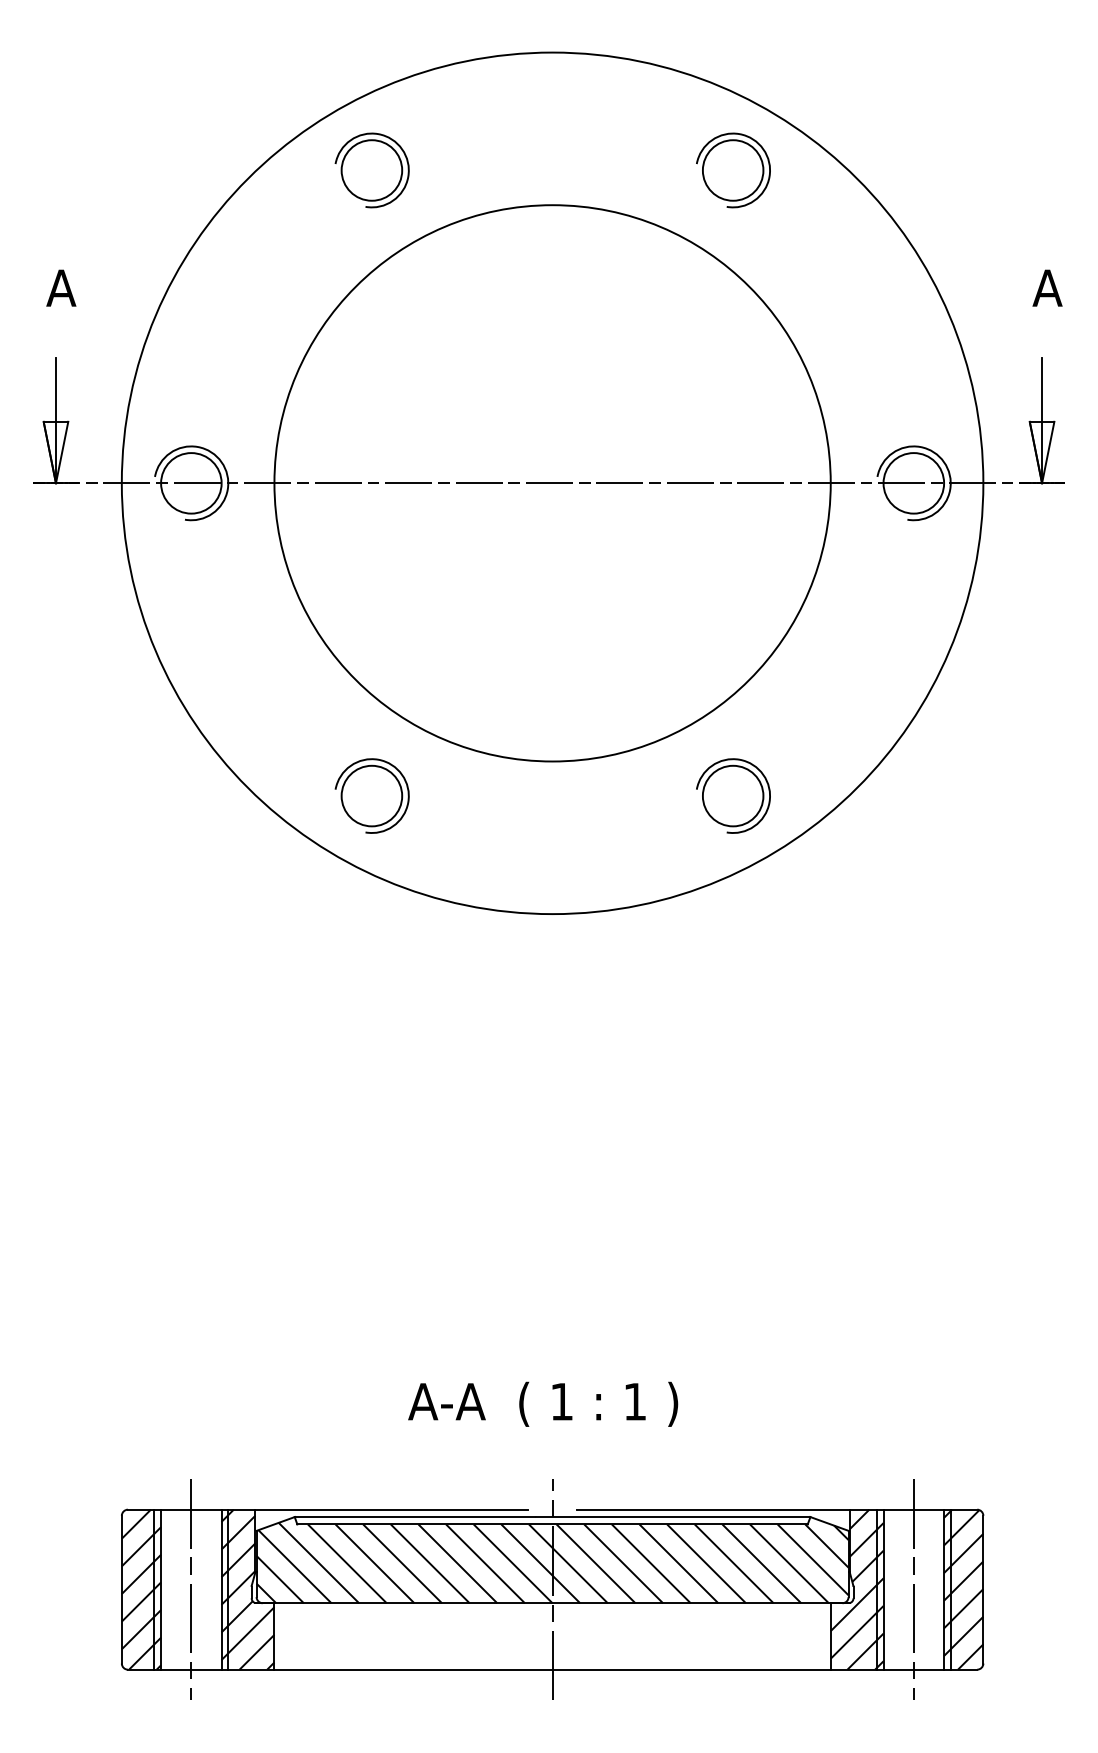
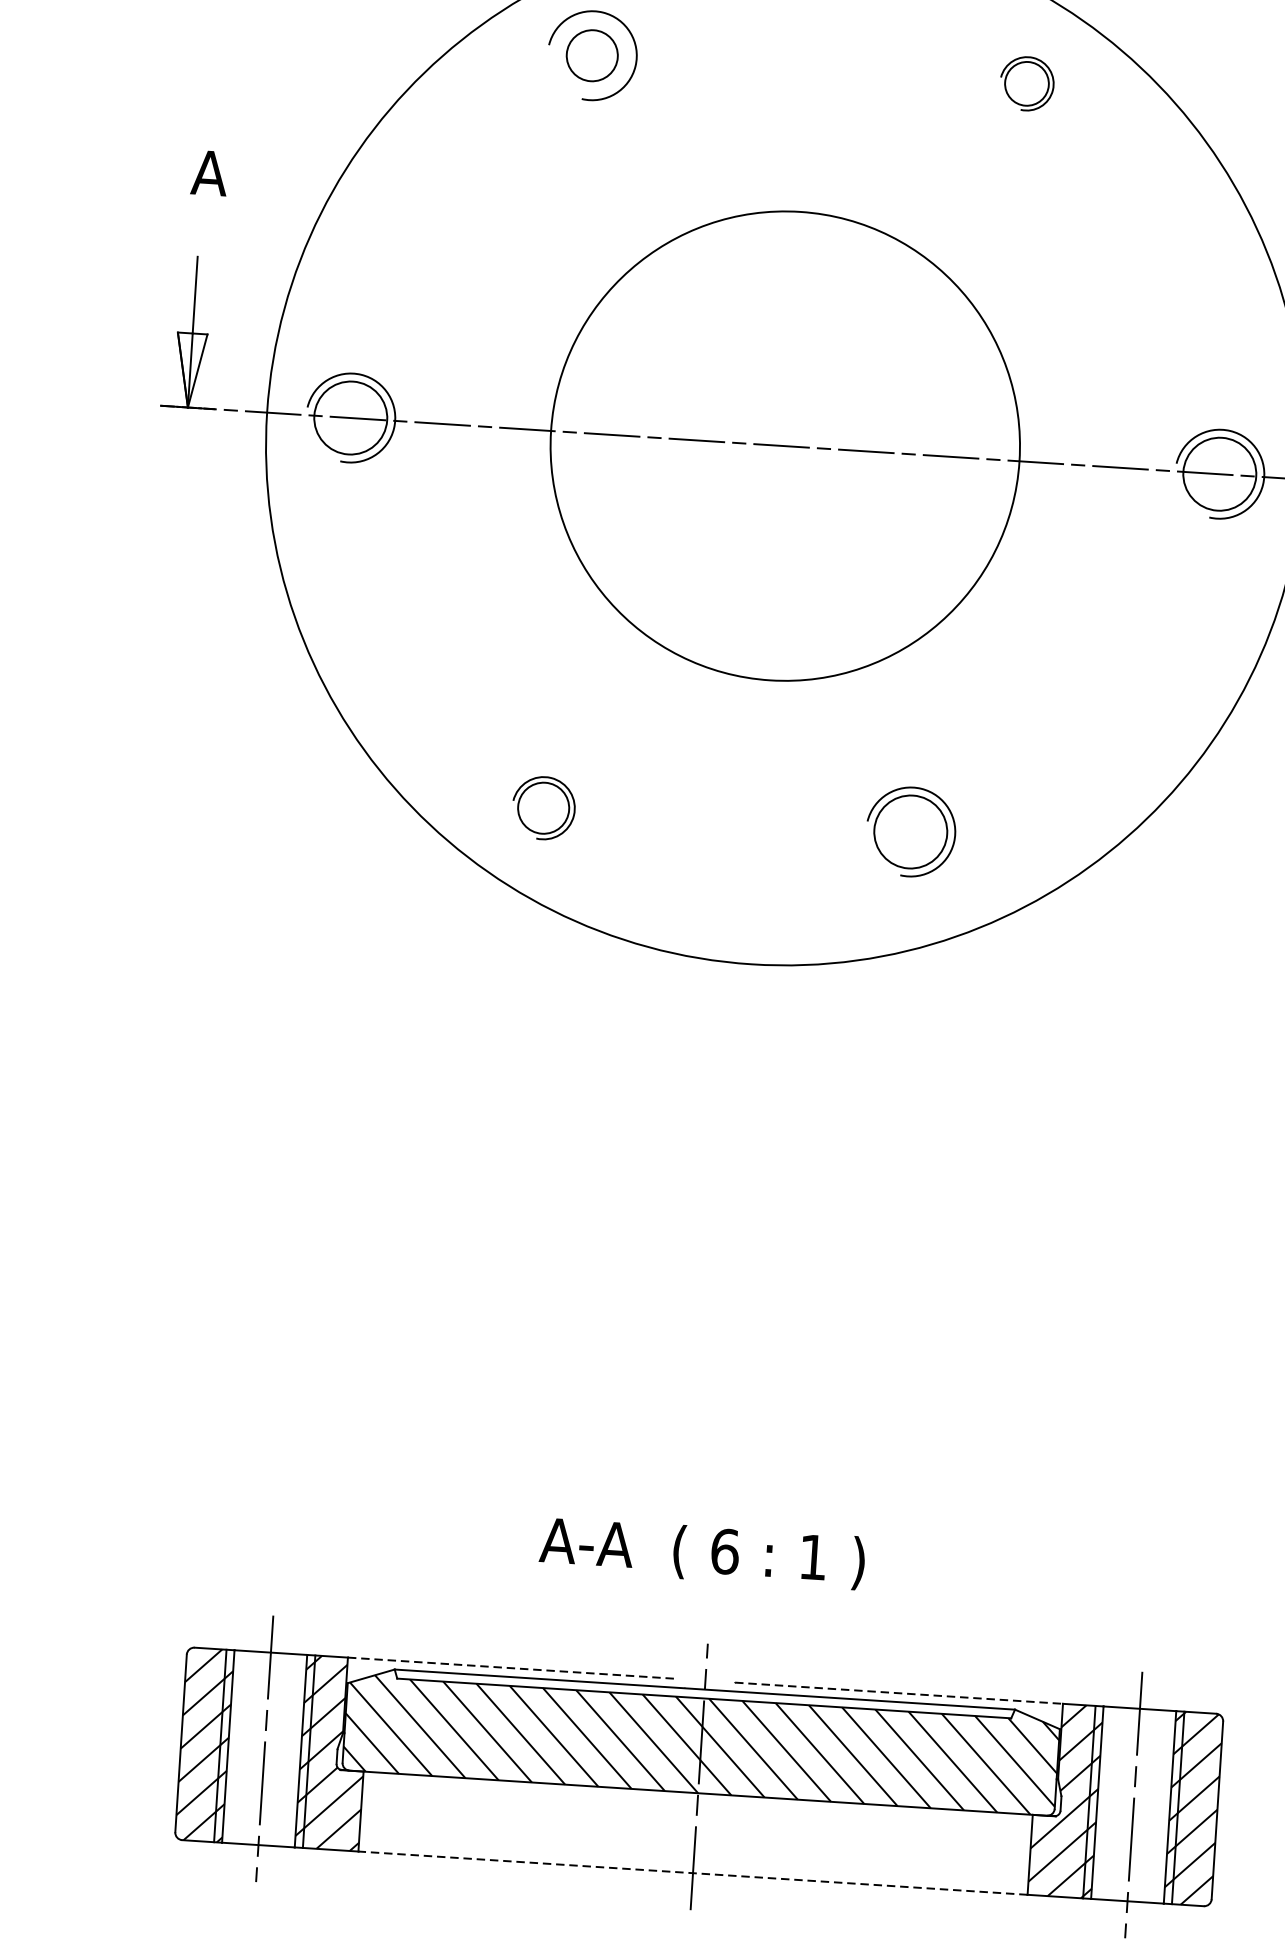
circle: (371, 170) -> (591, 55), size x0.7
part: (733, 170) -> (1027, 83), size x0.6
circle: (552, 483) -> (785, 446), size x0.7
part: (371, 795) -> (543, 807), size x0.7
part: (733, 795) -> (911, 831), moved
text: (561, 1401) -> (724, 1551), 1 -> 6
line: (392, 1509) -> (512, 1668), solid -> dashed
line: (714, 1509) -> (900, 1693), solid -> dashed
line: (552, 1669) -> (692, 1872), solid -> dashed

